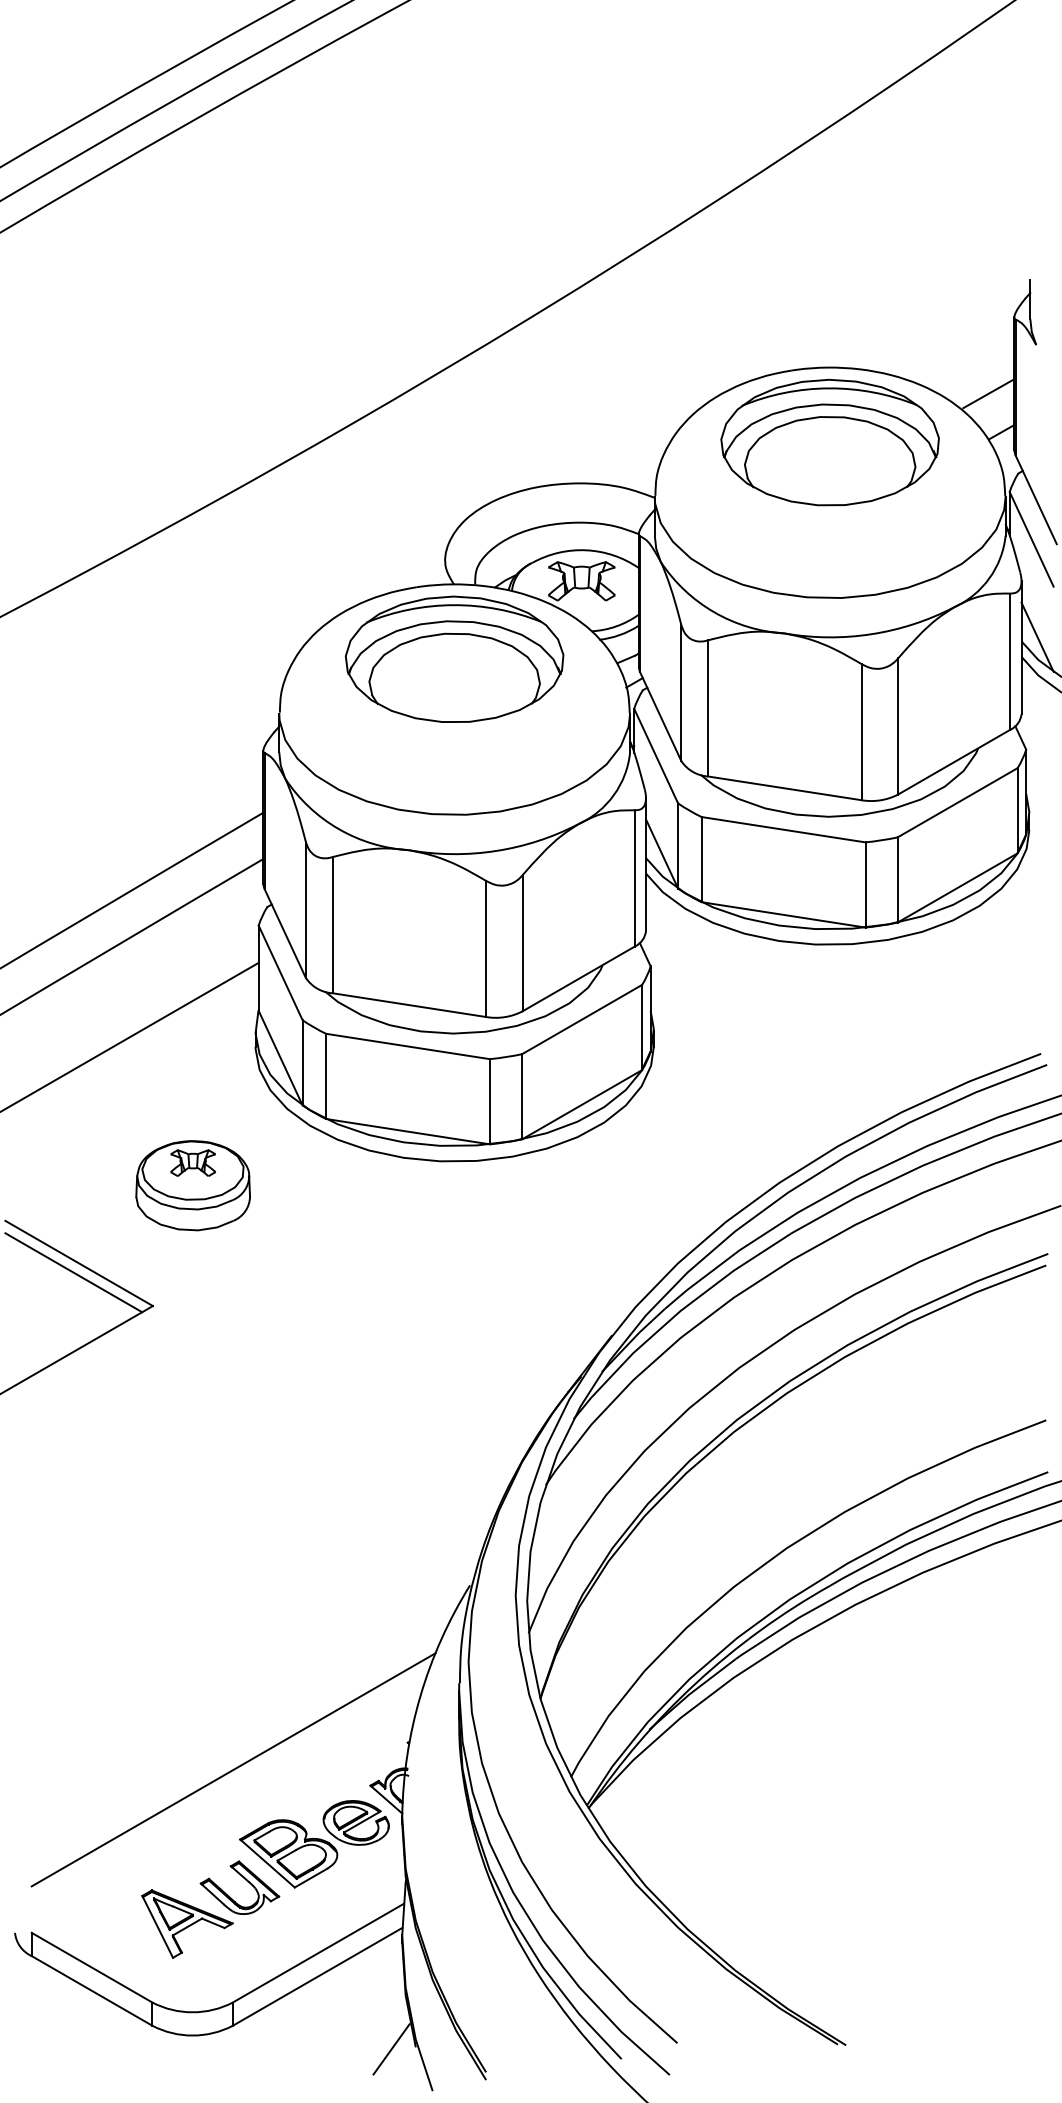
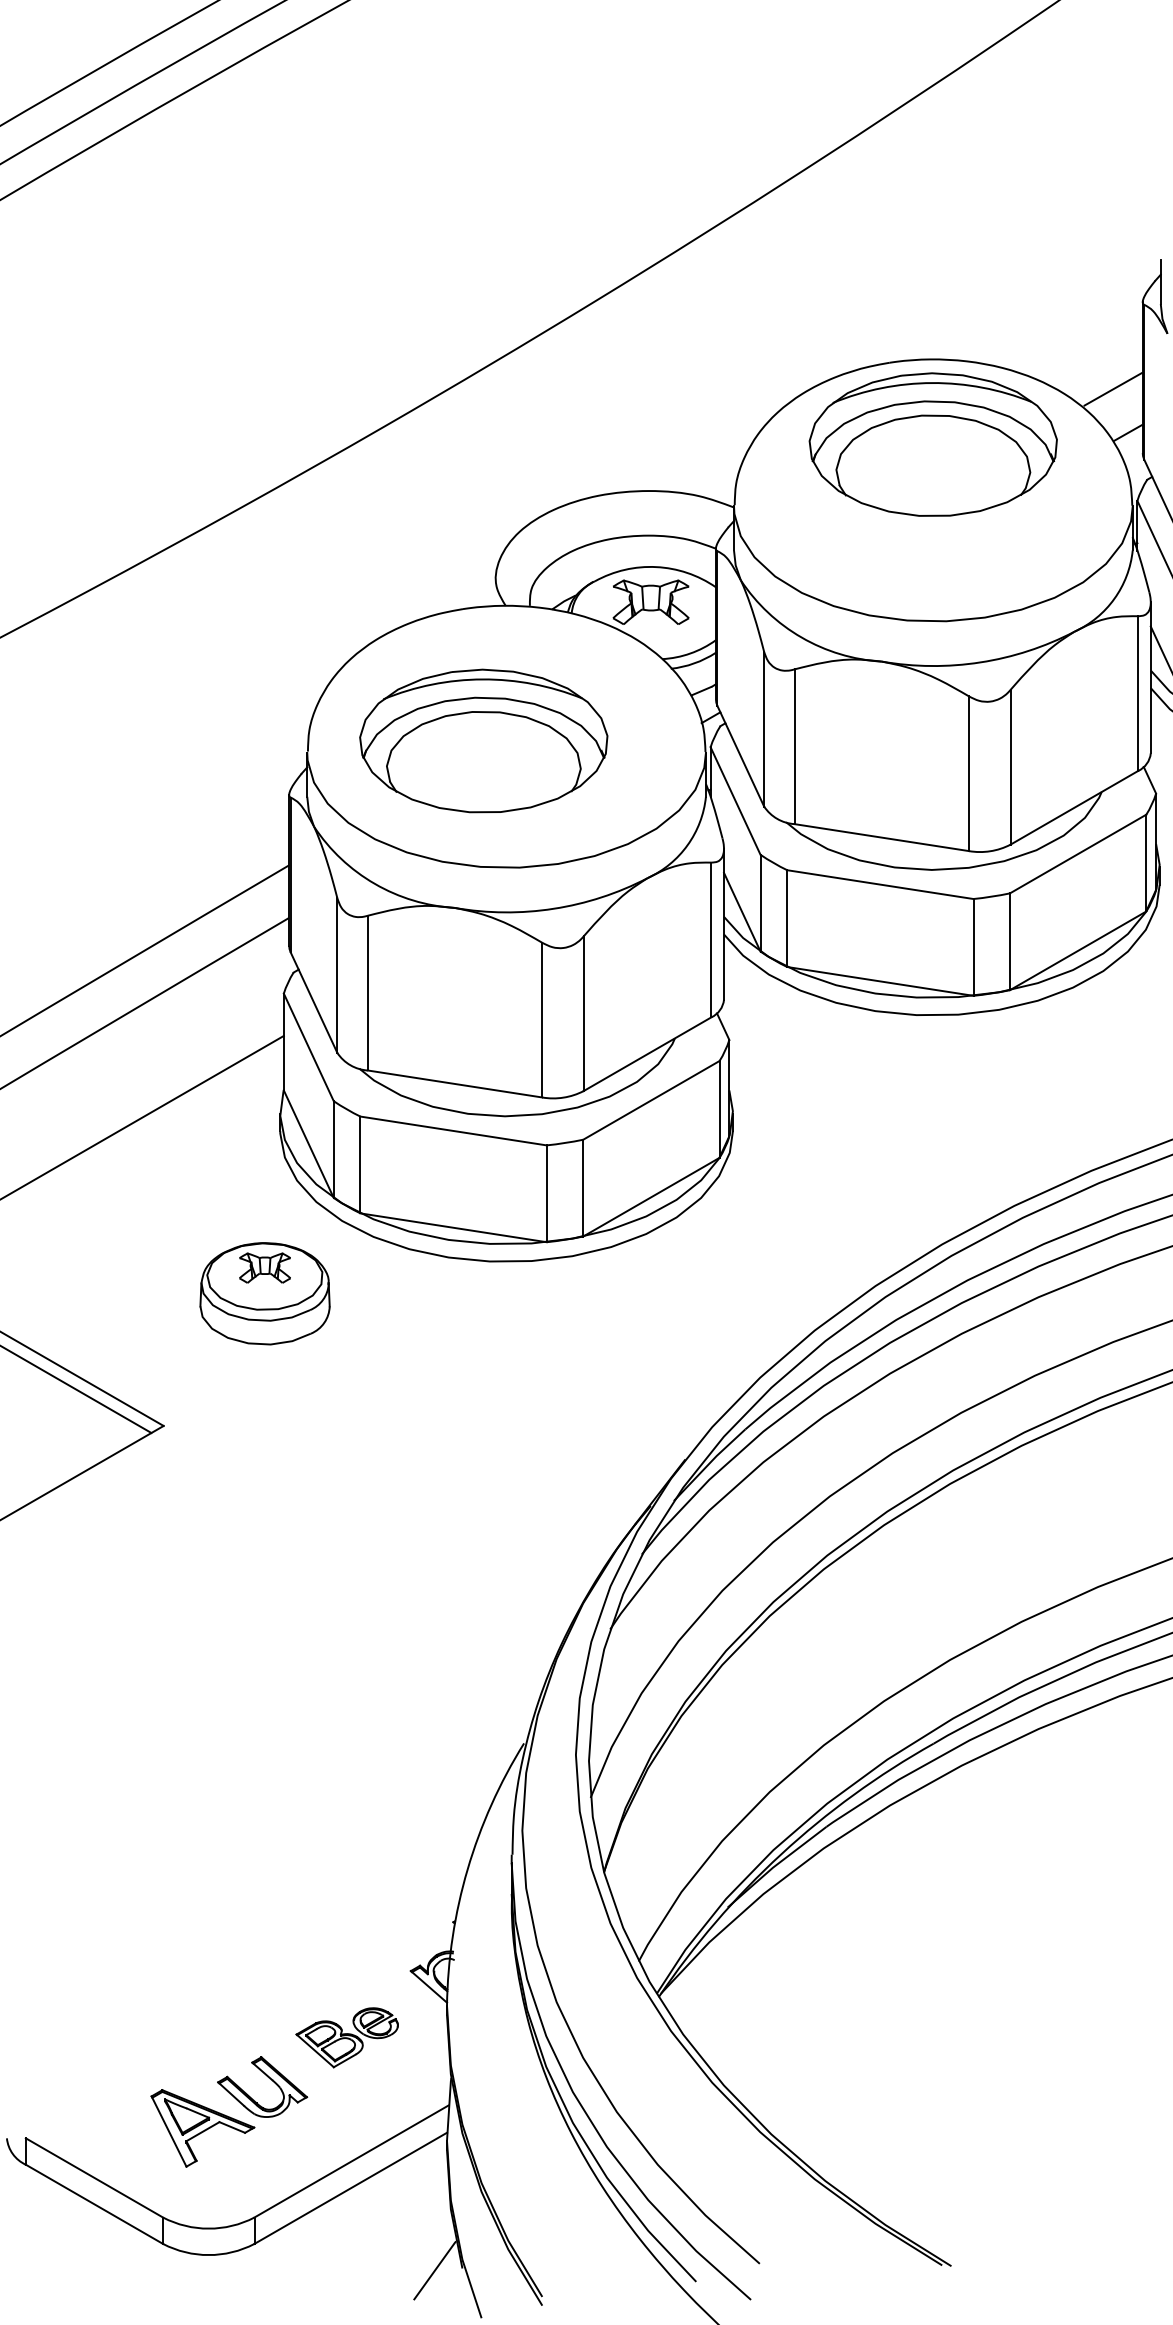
part: (454, 658) -> (483, 740), moved
part: (192, 1185) -> (264, 1293), moved
line: (233, 1769) -> (255, 1952), removed
part: (314, 1844) -> (347, 2037), size x0.6

